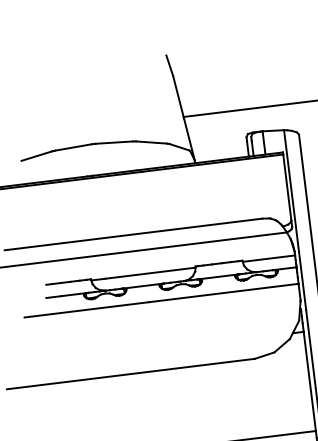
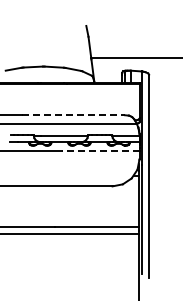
line: (164, 231) -> (74, 115), solid -> dashed
line: (223, 292) -> (100, 150), solid -> dashed

